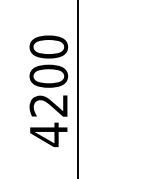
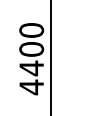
text: (48, 105) -> (31, 68), 4200 -> 4400

